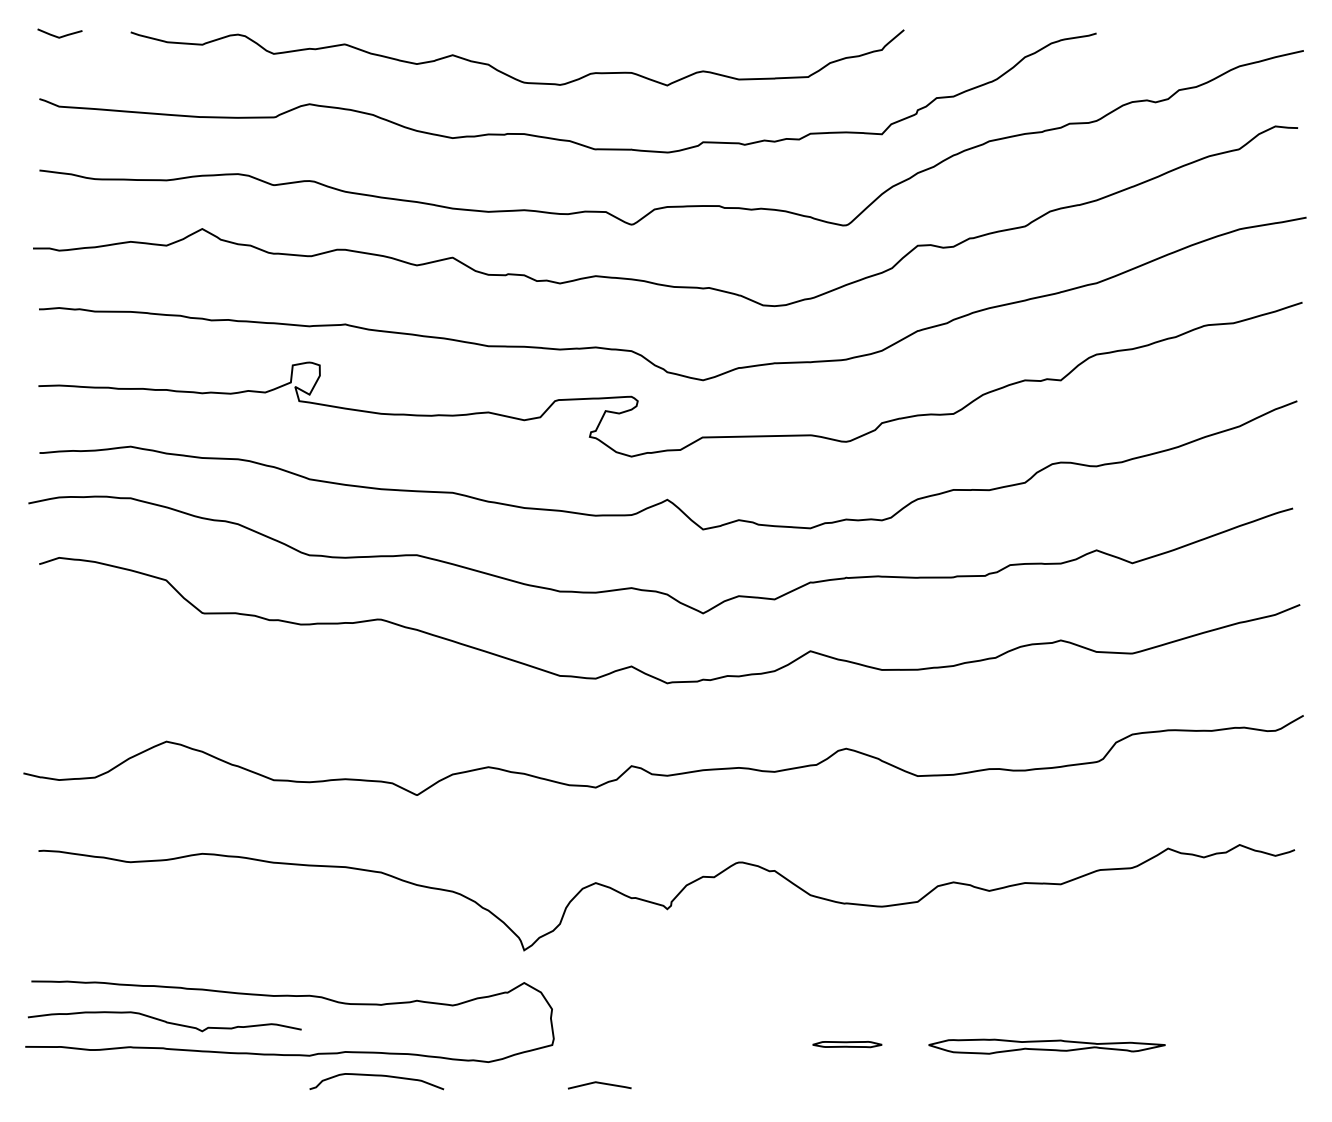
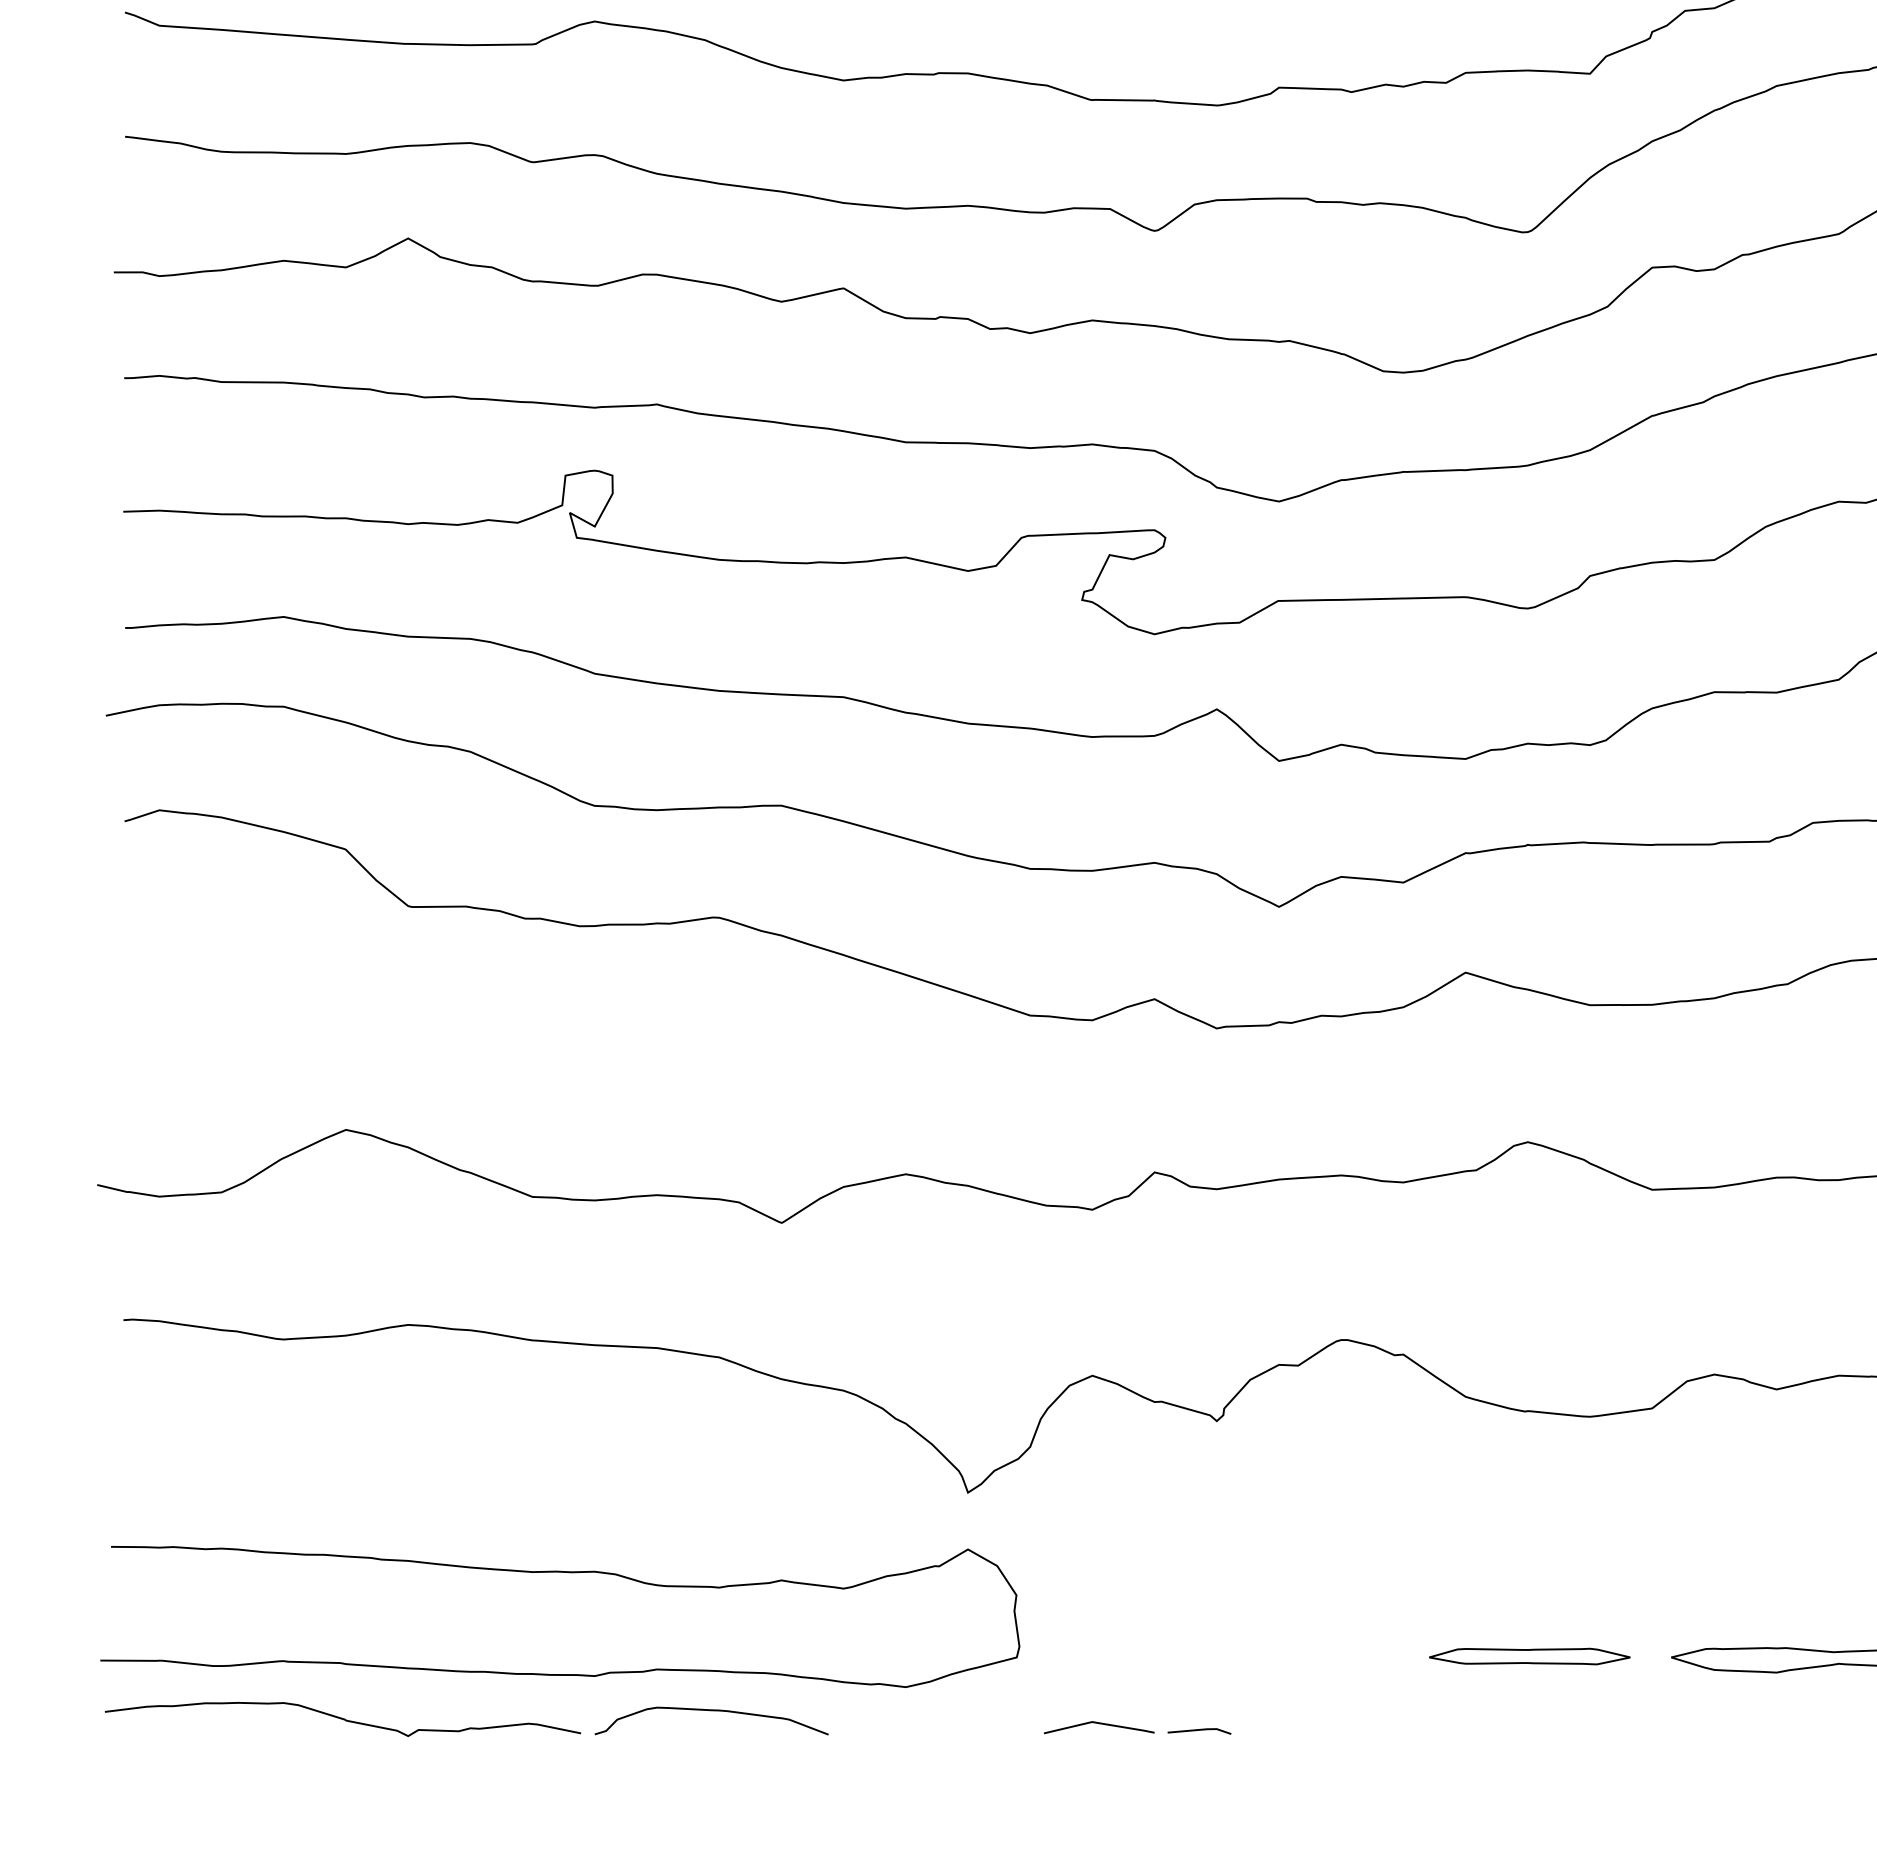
curve: (164, 1021) -> (342, 1719), moved
part: (847, 1044) -> (1530, 1656), size x1.67
line: (657, 1087) -> (1199, 1731), added

